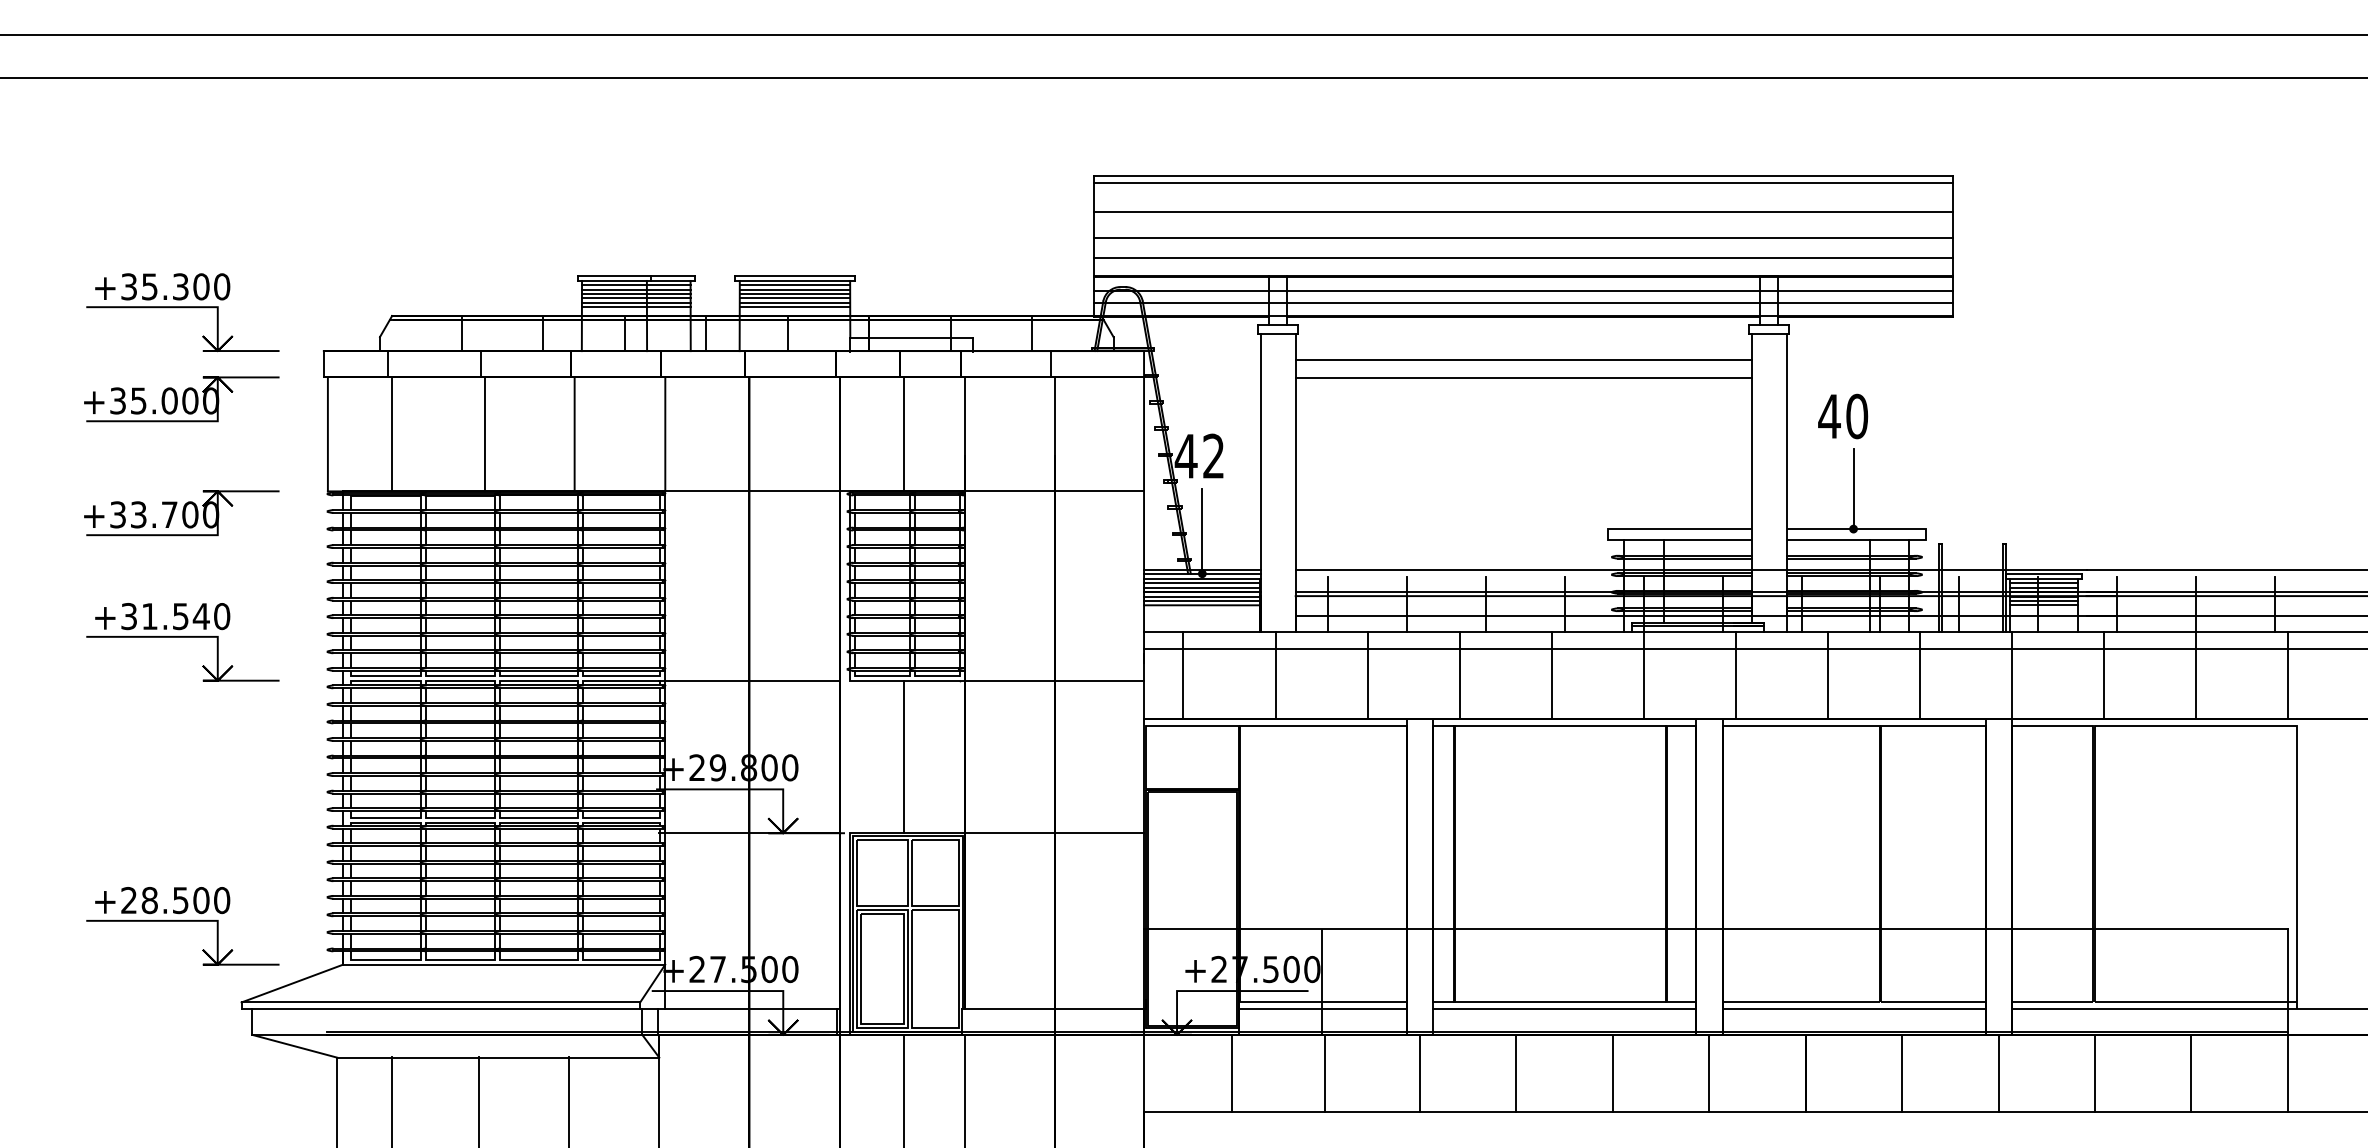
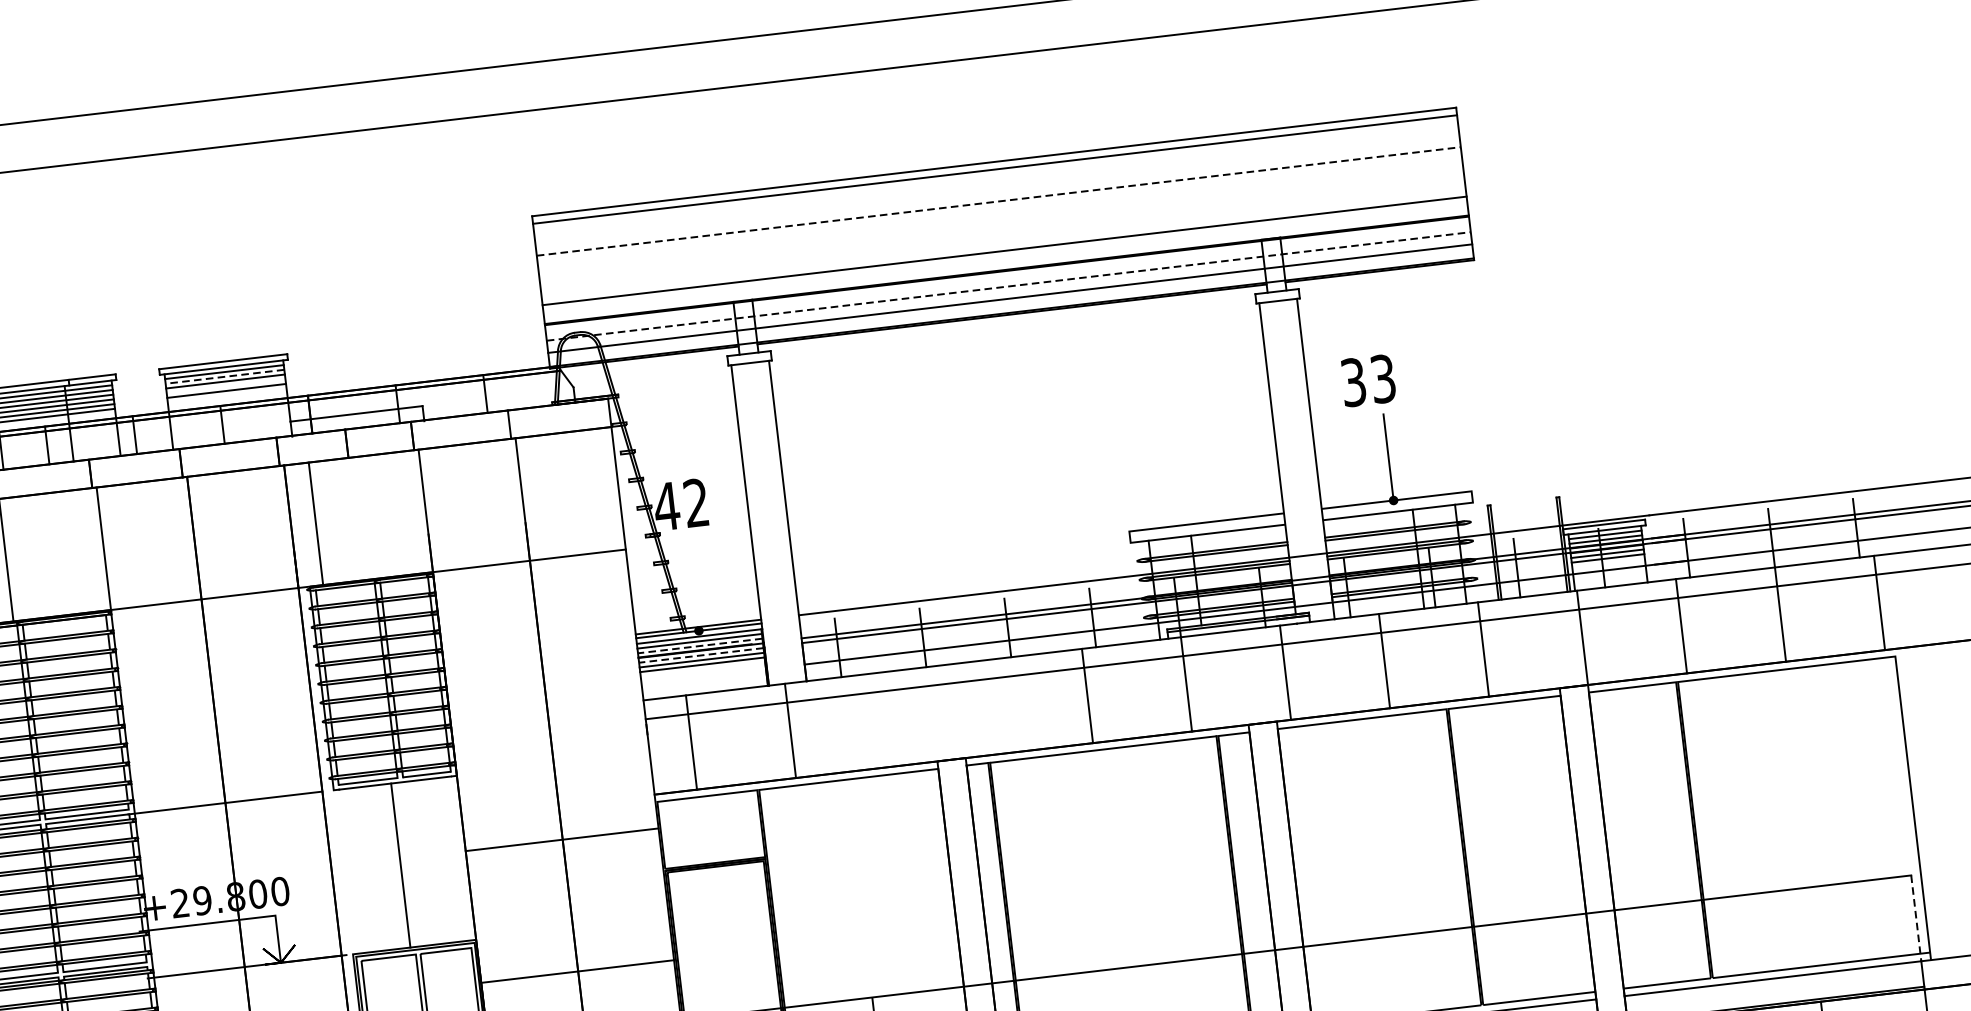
line: (1523, 212) -> (998, 201), solid -> dashed
line: (1523, 237) -> (1001, 228), removed
line: (794, 289) -> (224, 376), solid -> dashed
line: (1523, 291) -> (1008, 286), solid -> dashed
line: (794, 298) -> (225, 386), removed
line: (794, 307) -> (226, 395), removed
line: (1523, 359) -> (1017, 359), removed
line: (1523, 377) -> (1019, 379), removed
text: (1843, 416) -> (1368, 380), 40 -> 33
line: (903, 434) -> (315, 523), moved
line: (1202, 530) -> (693, 584), removed
line: (1201, 587) -> (699, 645), solid -> dashed
line: (1201, 596) -> (700, 655), solid -> dashed
line: (1367, 675) -> (889, 719), removed
line: (1459, 675) -> (988, 707), removed
line: (1054, 680) -> (562, 839), moved
line: (1054, 833) -> (577, 971), moved
line: (2287, 968) -> (1915, 918), solid -> dashed

